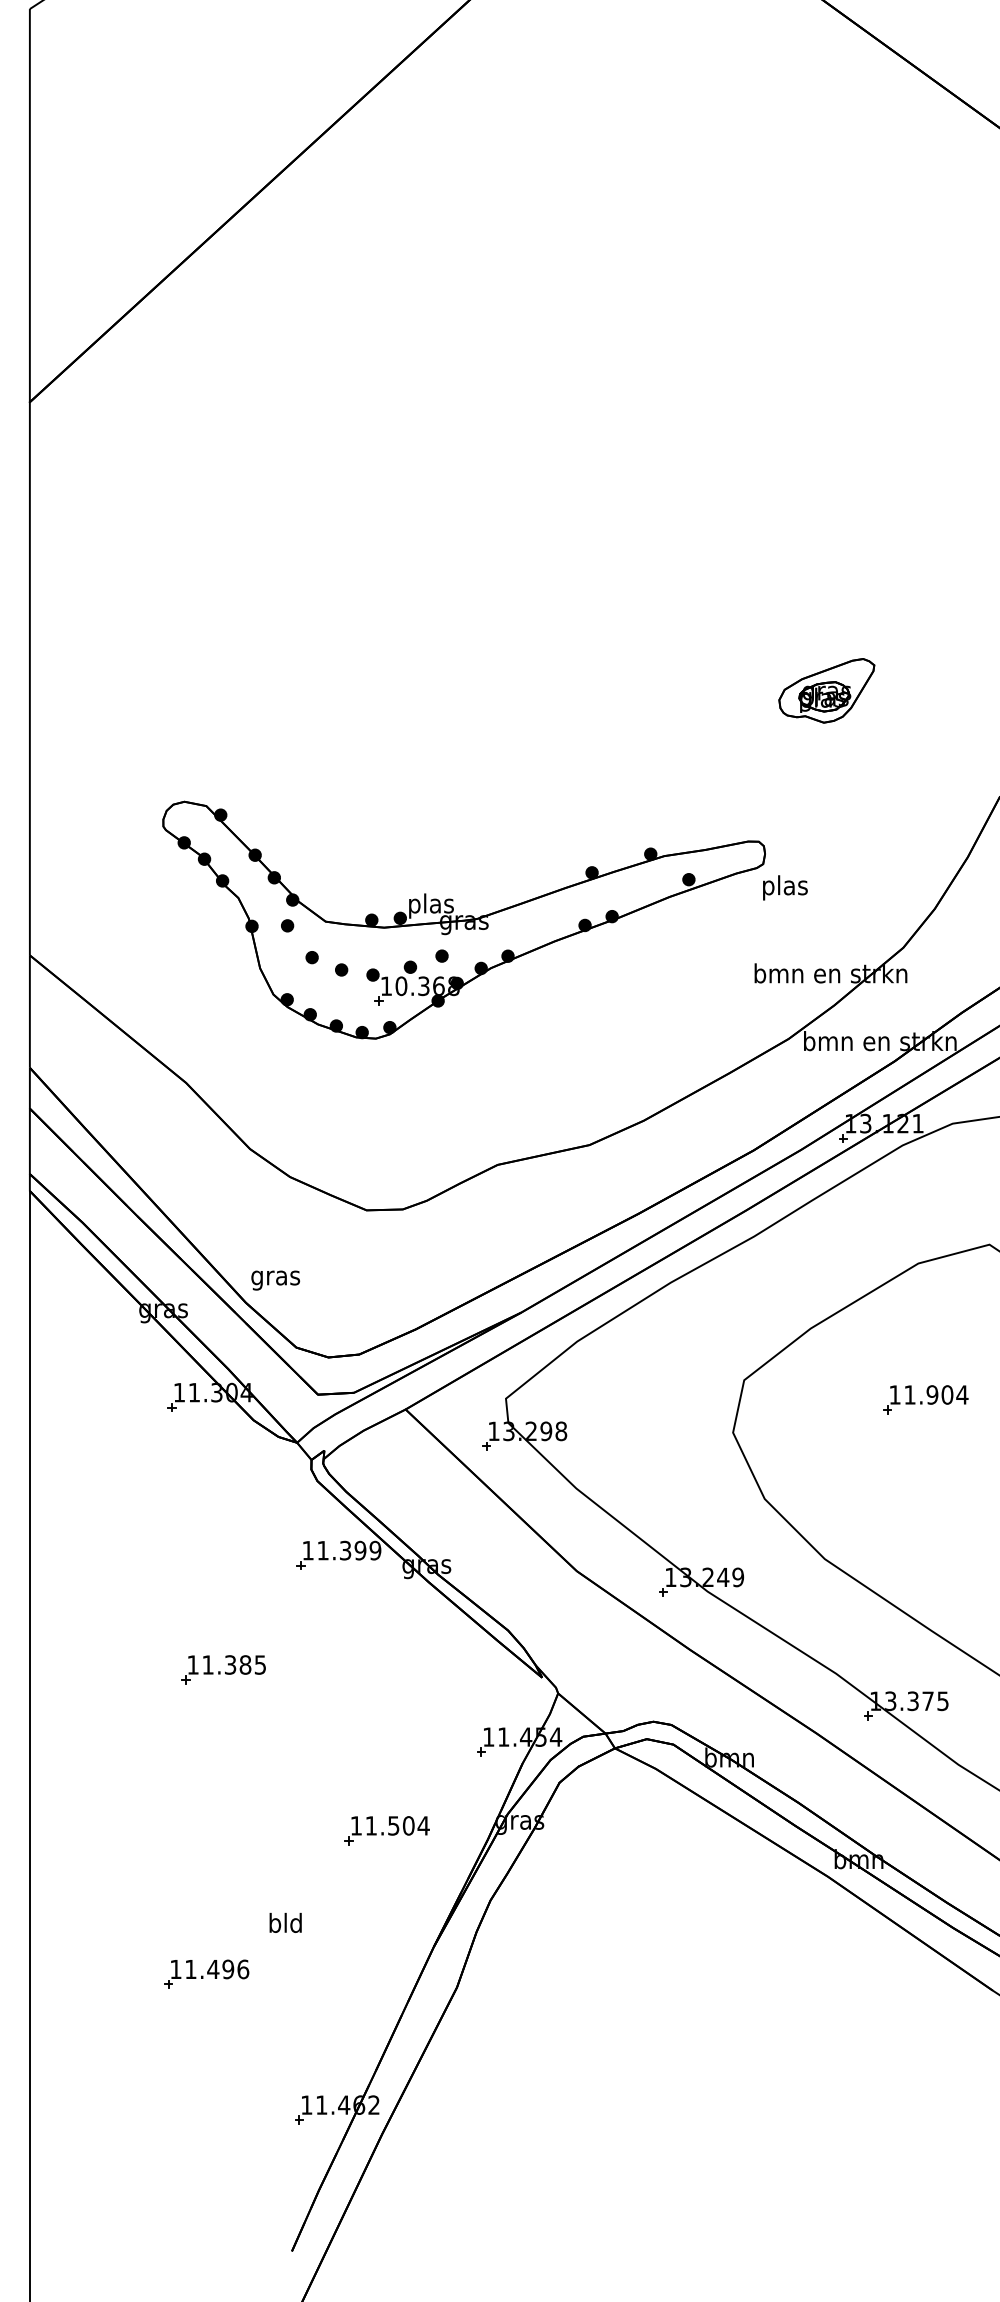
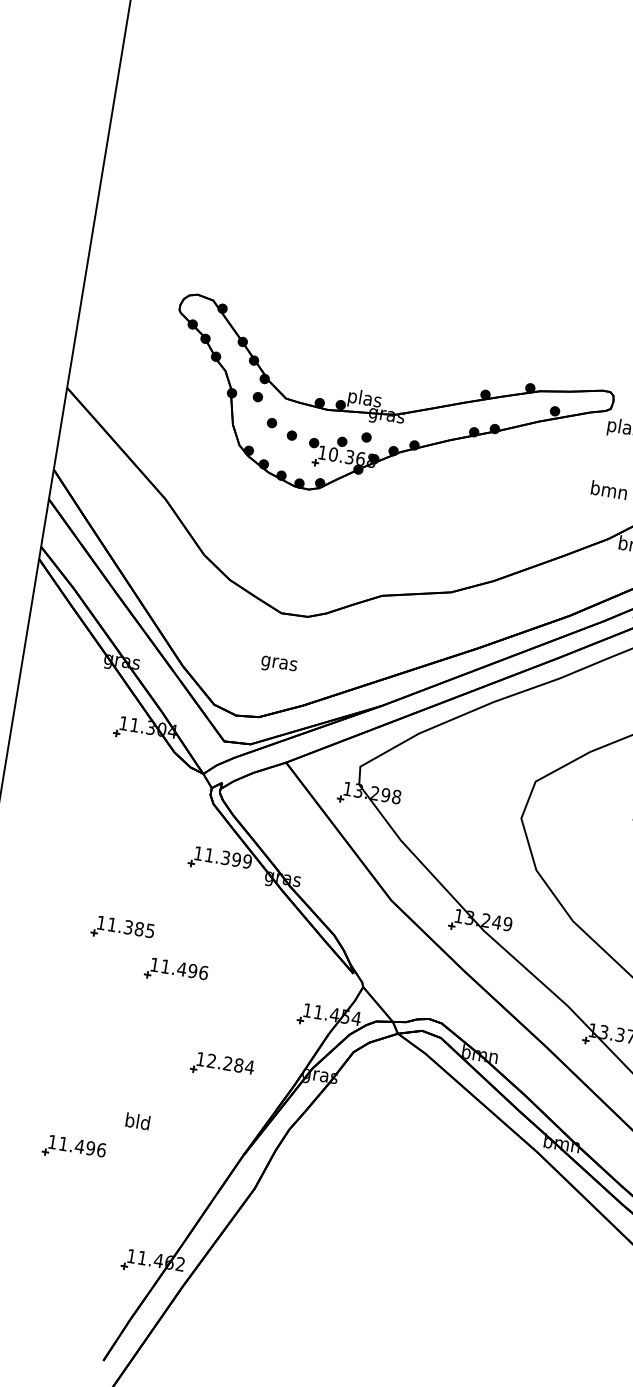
text: (275, 1280) -> (278, 665), moved
part: (304, 1713) -> (176, 971), added
text: (389, 1825) -> (224, 1062), 11.504 -> 12.284

